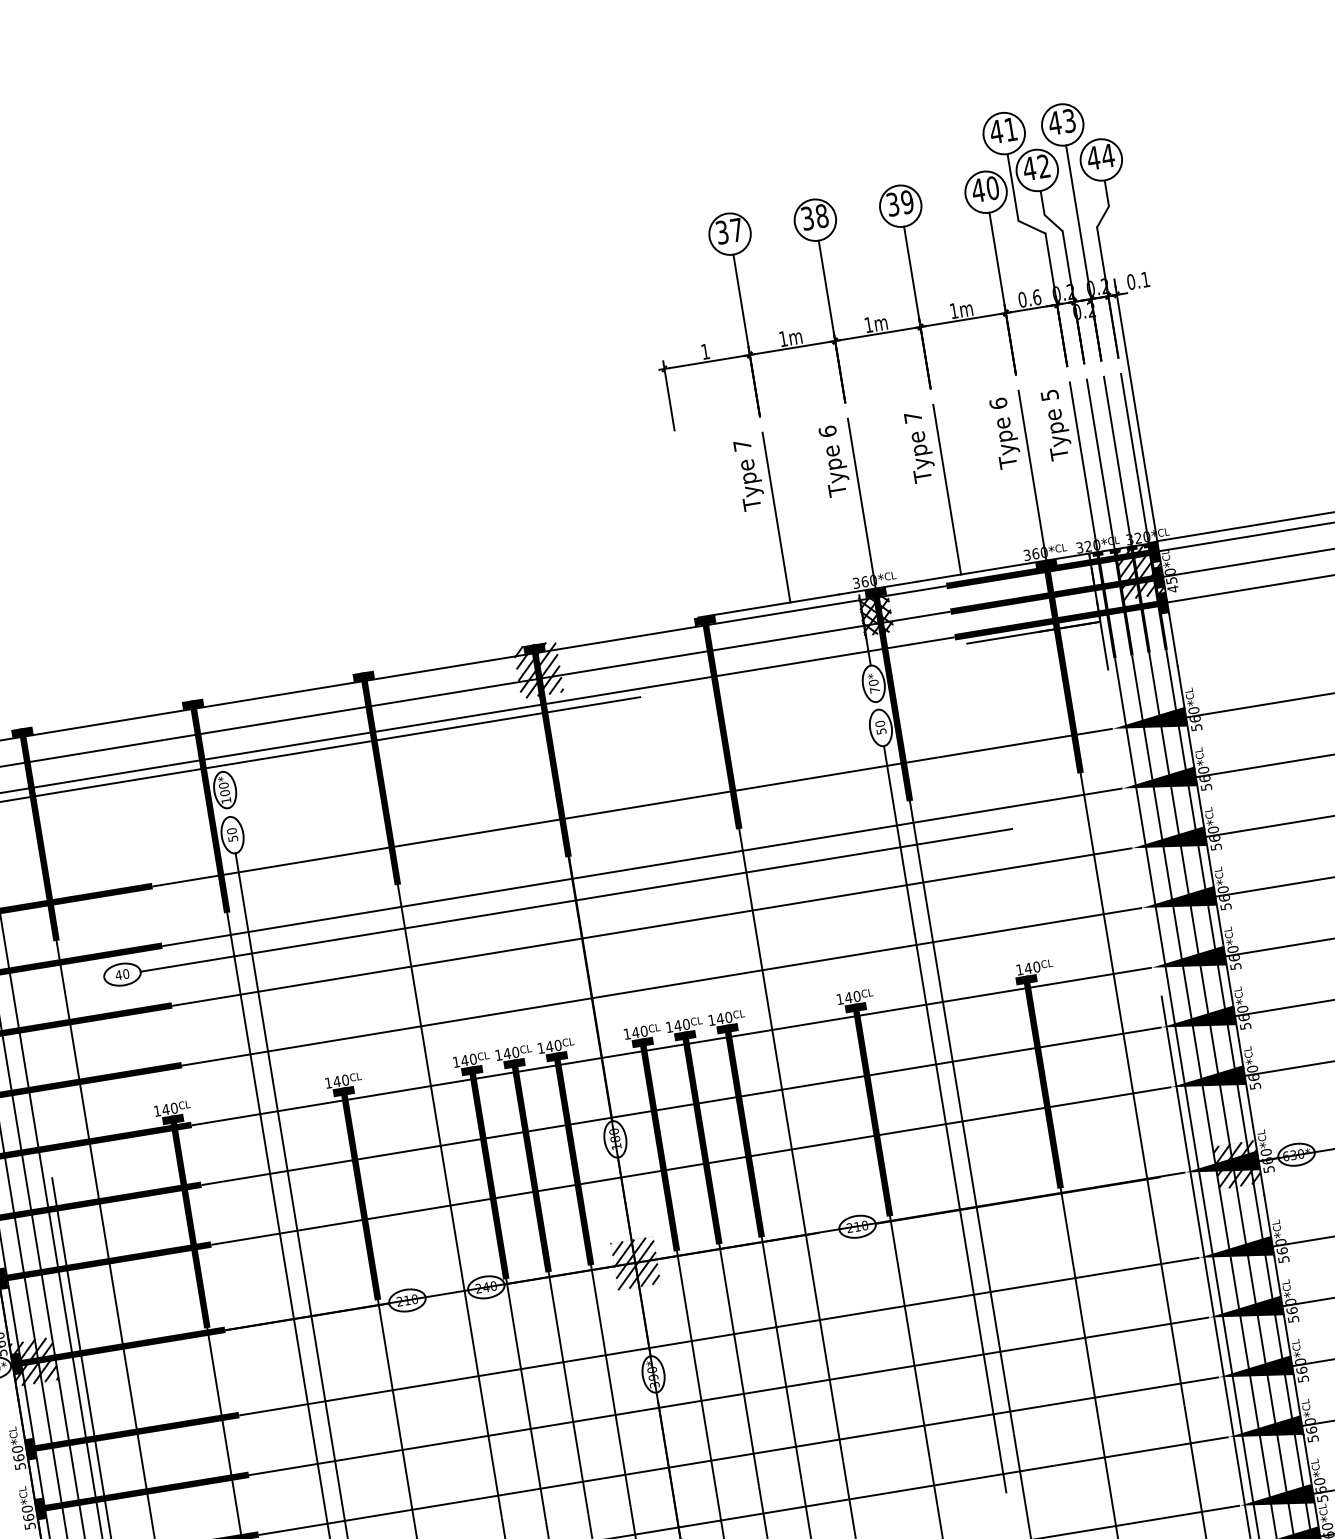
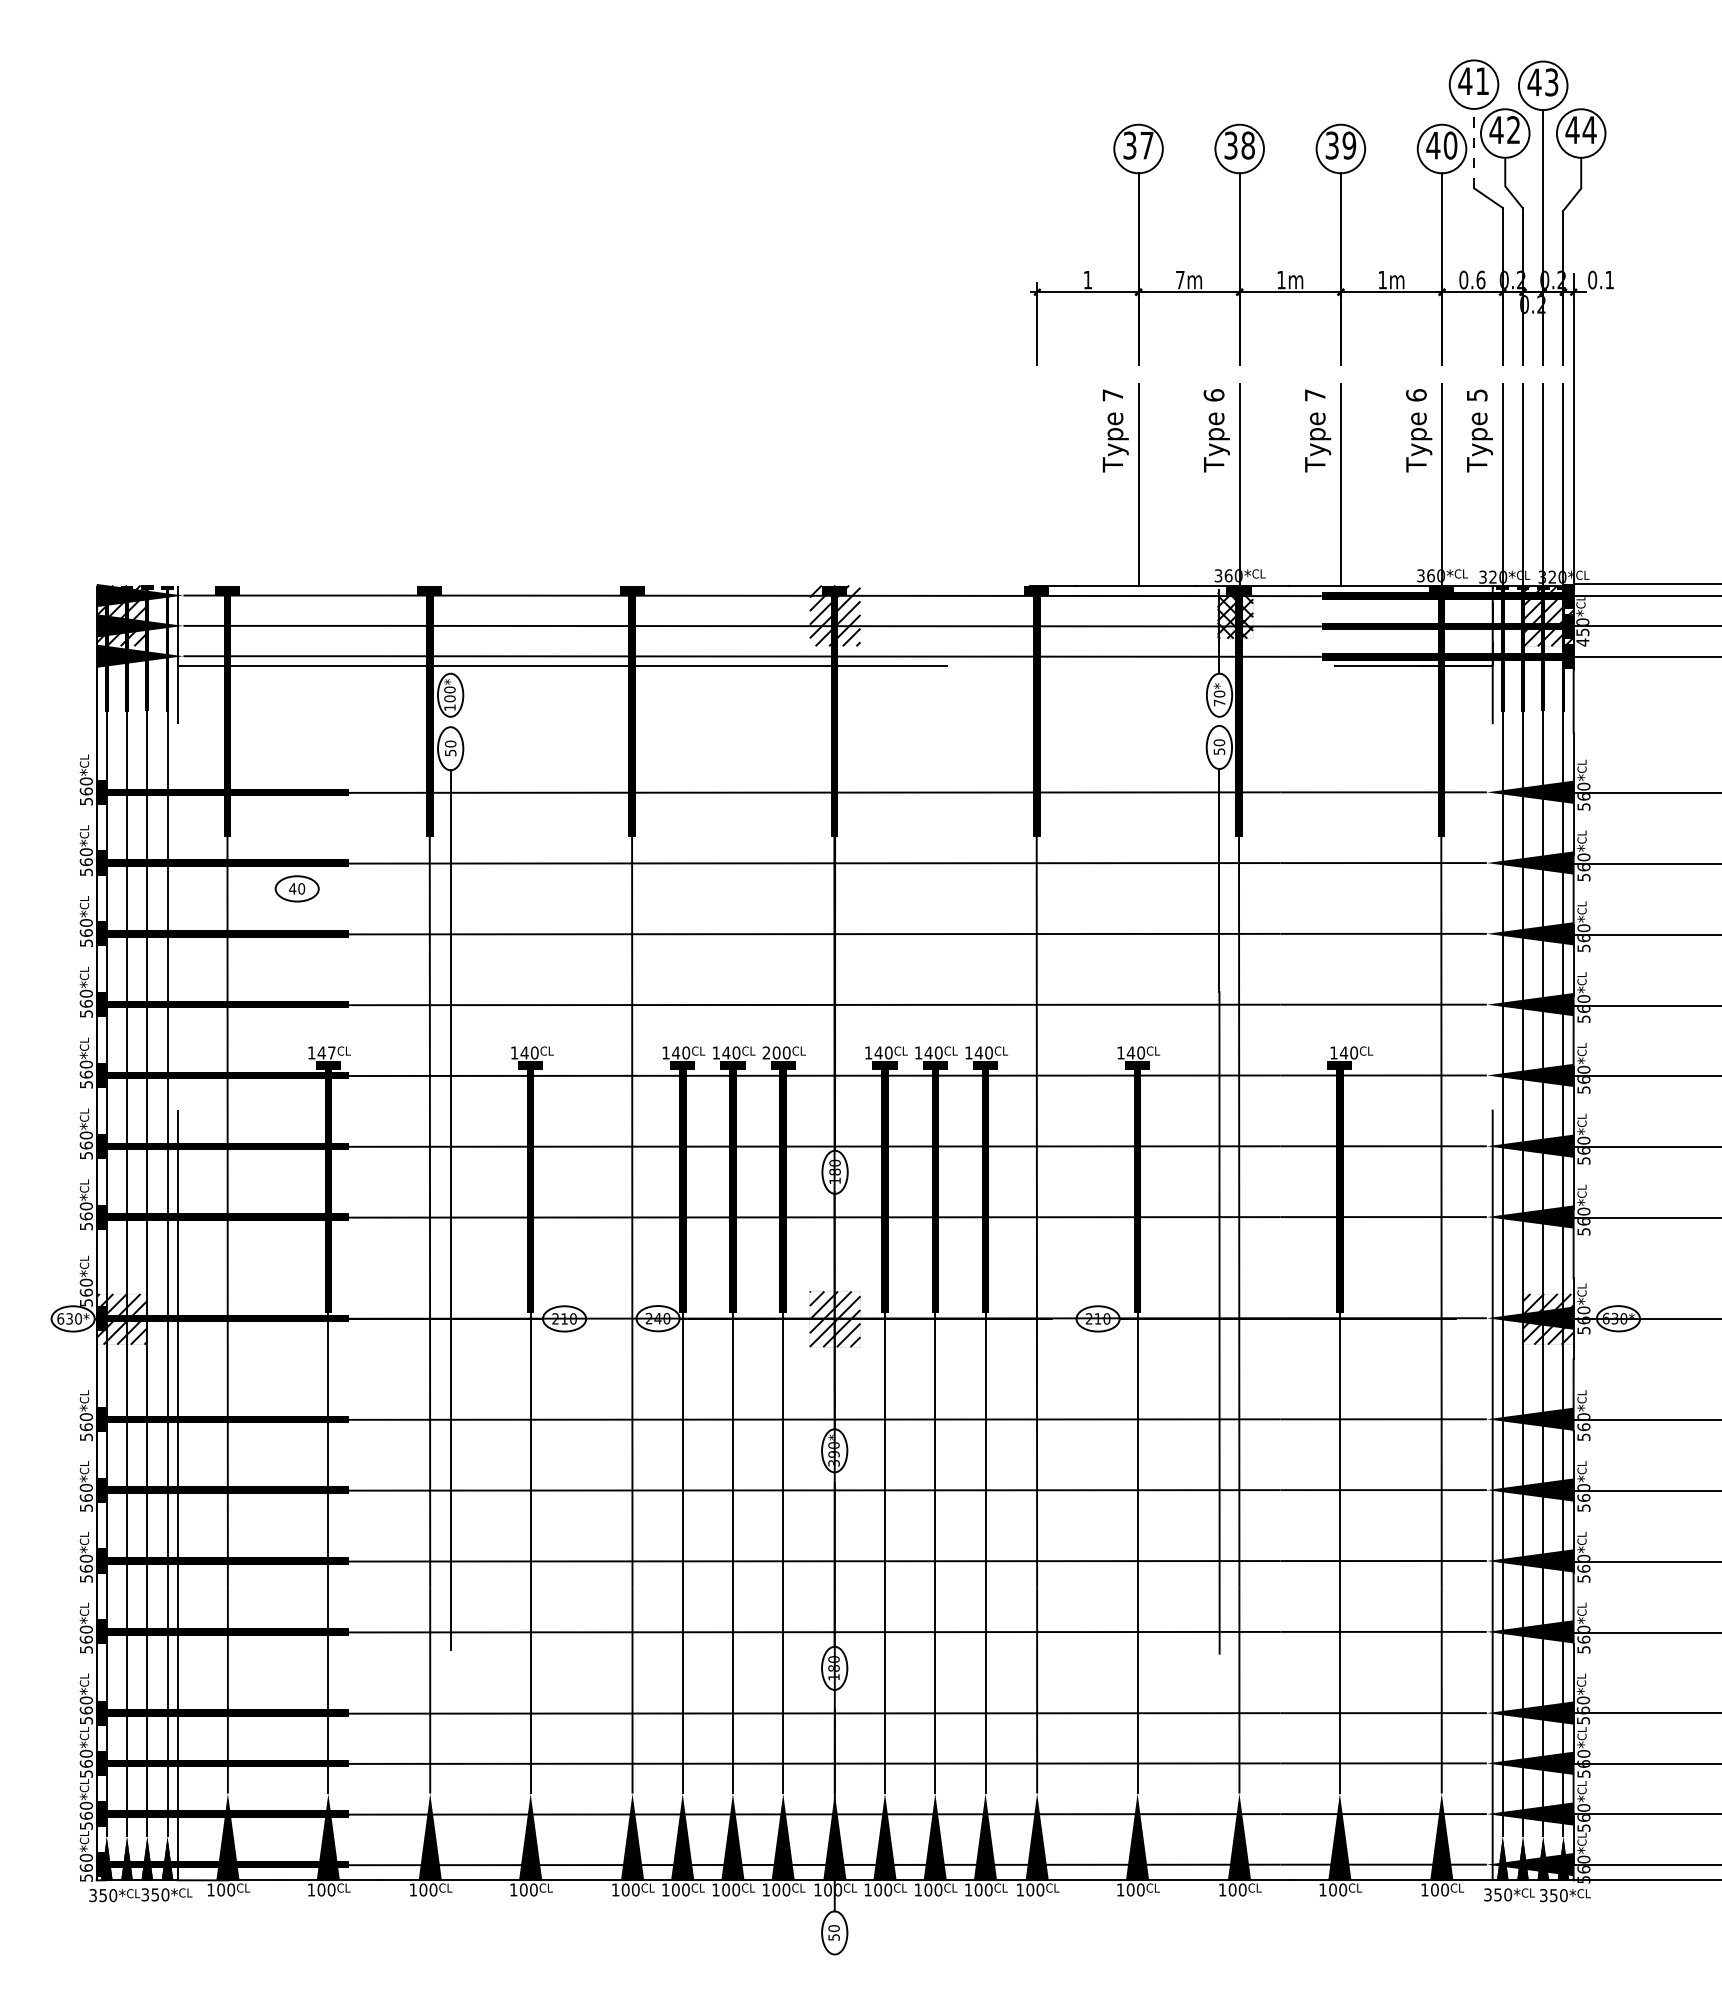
line: (1013, 187) -> (1474, 148), solid -> dashed
text: (783, 339) -> (1180, 280), 1m -> 7m
line: (575, 900) -> (834, 888), removed
text: (545, 1047) -> (771, 1052), 140 -> 200
text: (174, 1107) -> (331, 1052), 140 -> 147

